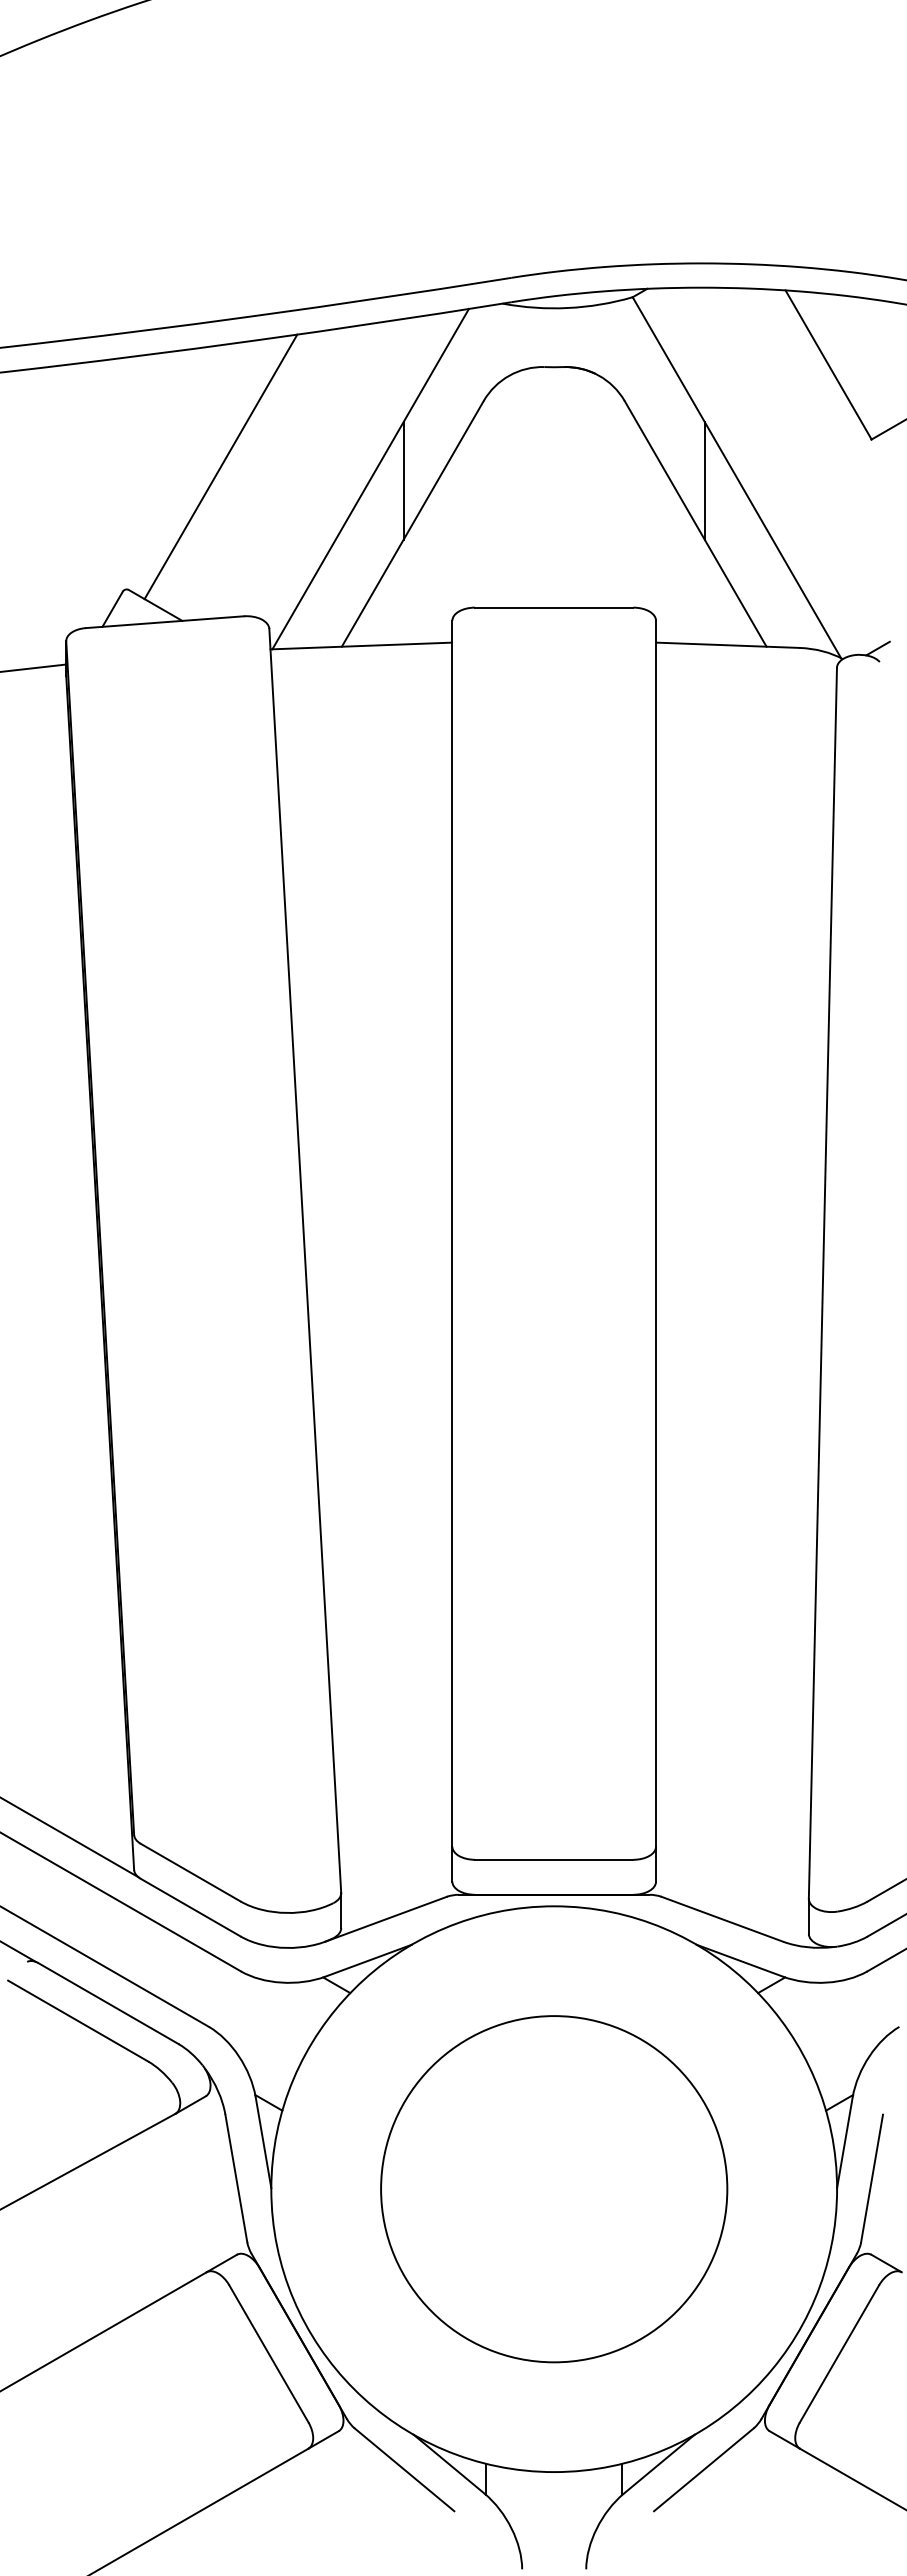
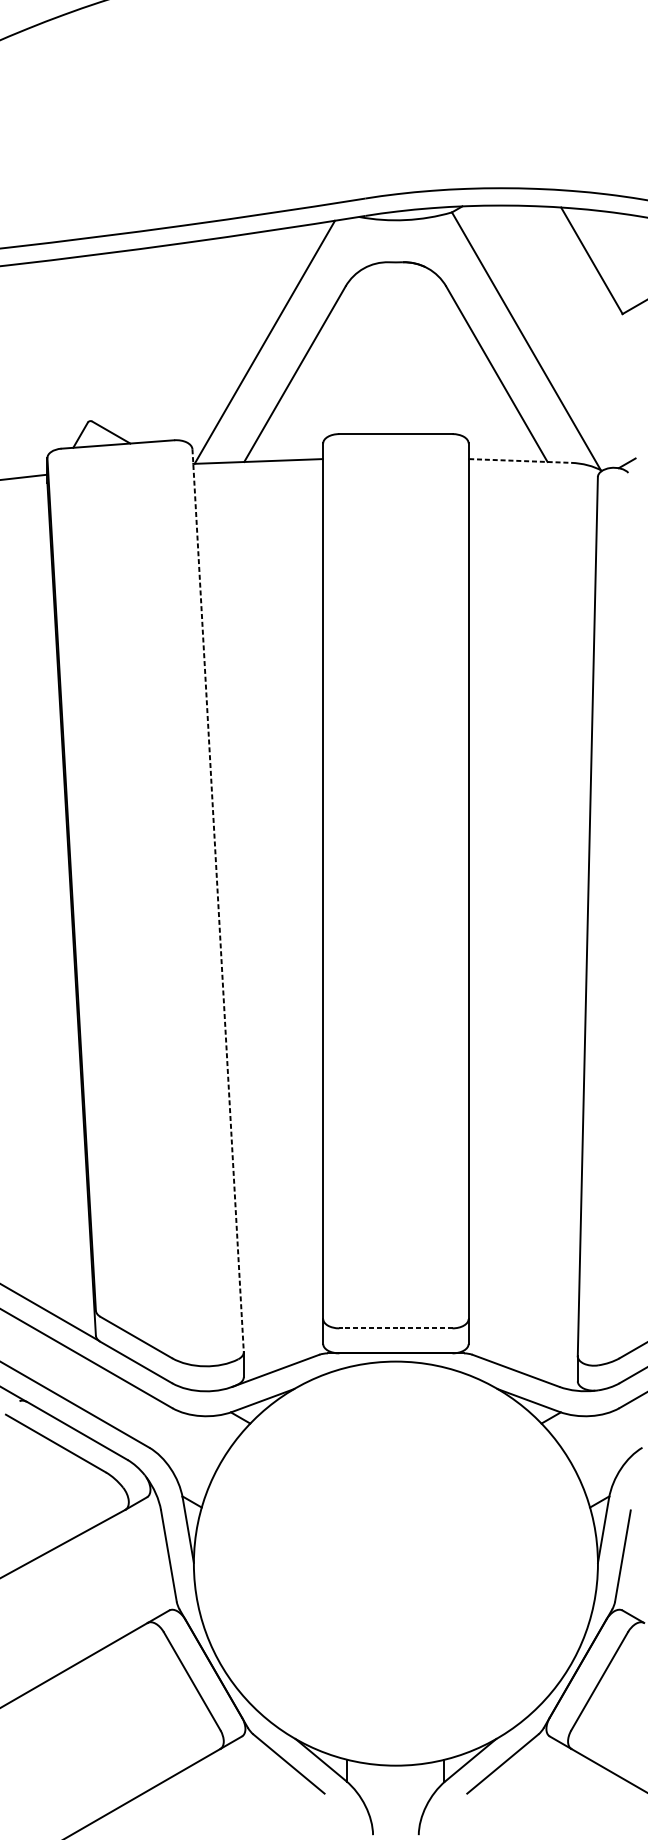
line: (220, 466) -> (157, 333), removed
line: (403, 480) -> (288, 343), removed
line: (704, 480) -> (503, 343), removed
line: (728, 645) -> (520, 461), solid -> dashed
line: (305, 1260) -> (218, 900), solid -> dashed
line: (553, 1859) -> (395, 1328), solid -> dashed
circle: (554, 2189) -> (396, 1563), removed

